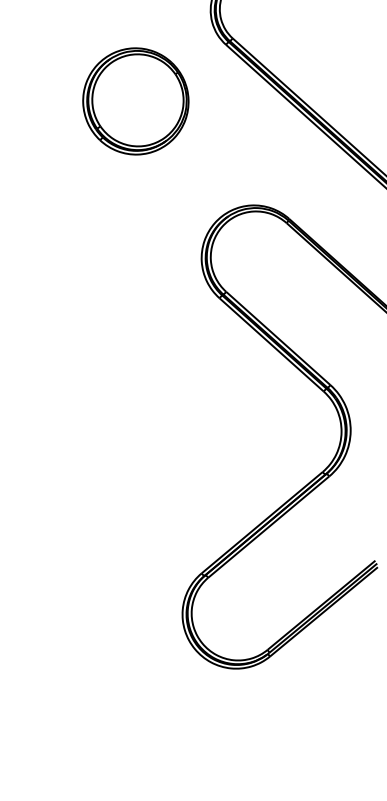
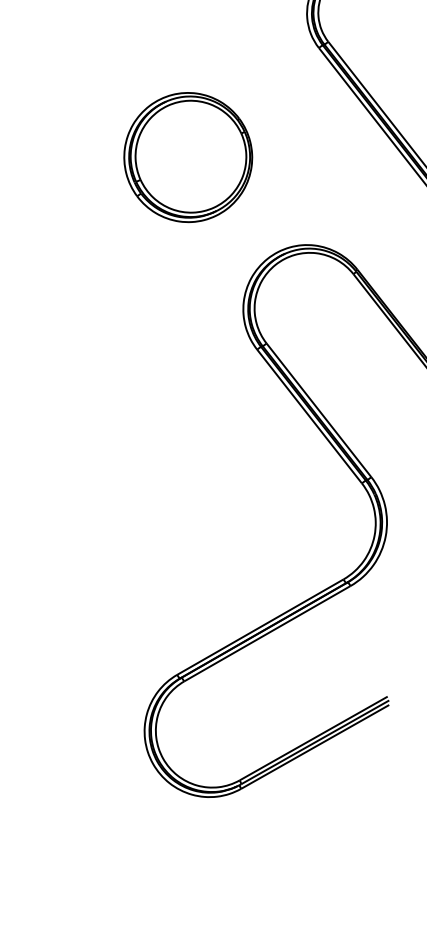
part: (135, 101) -> (187, 157), moved

